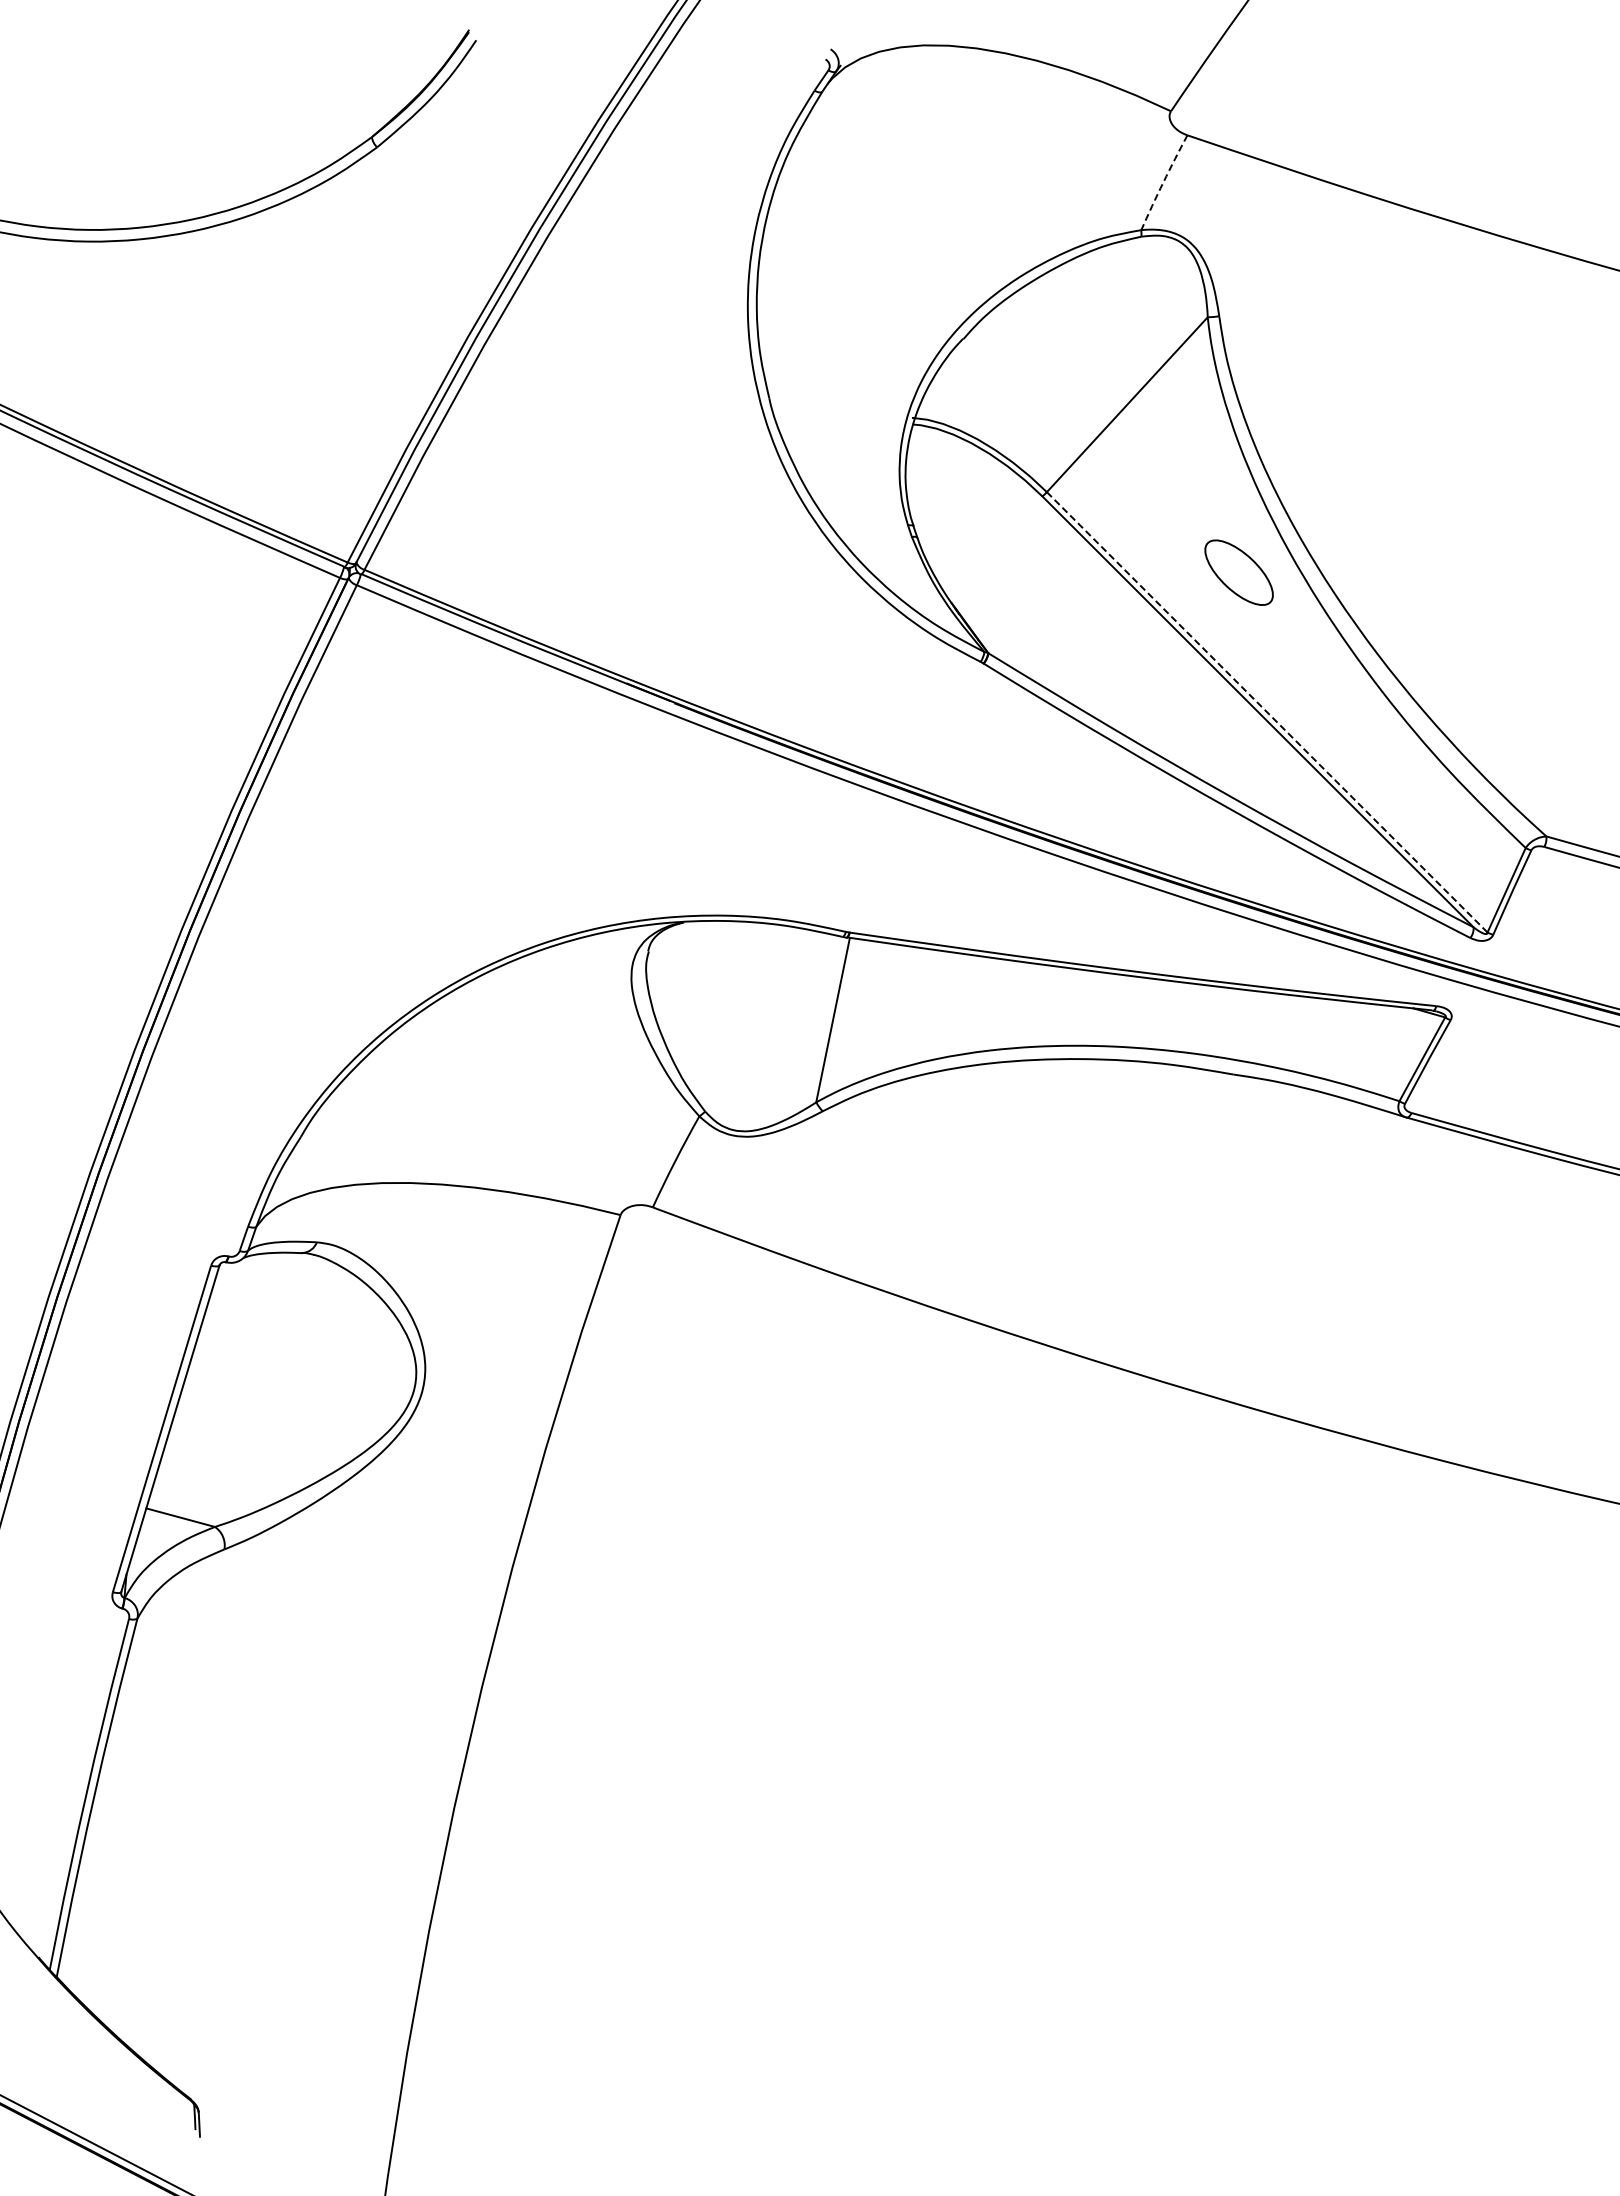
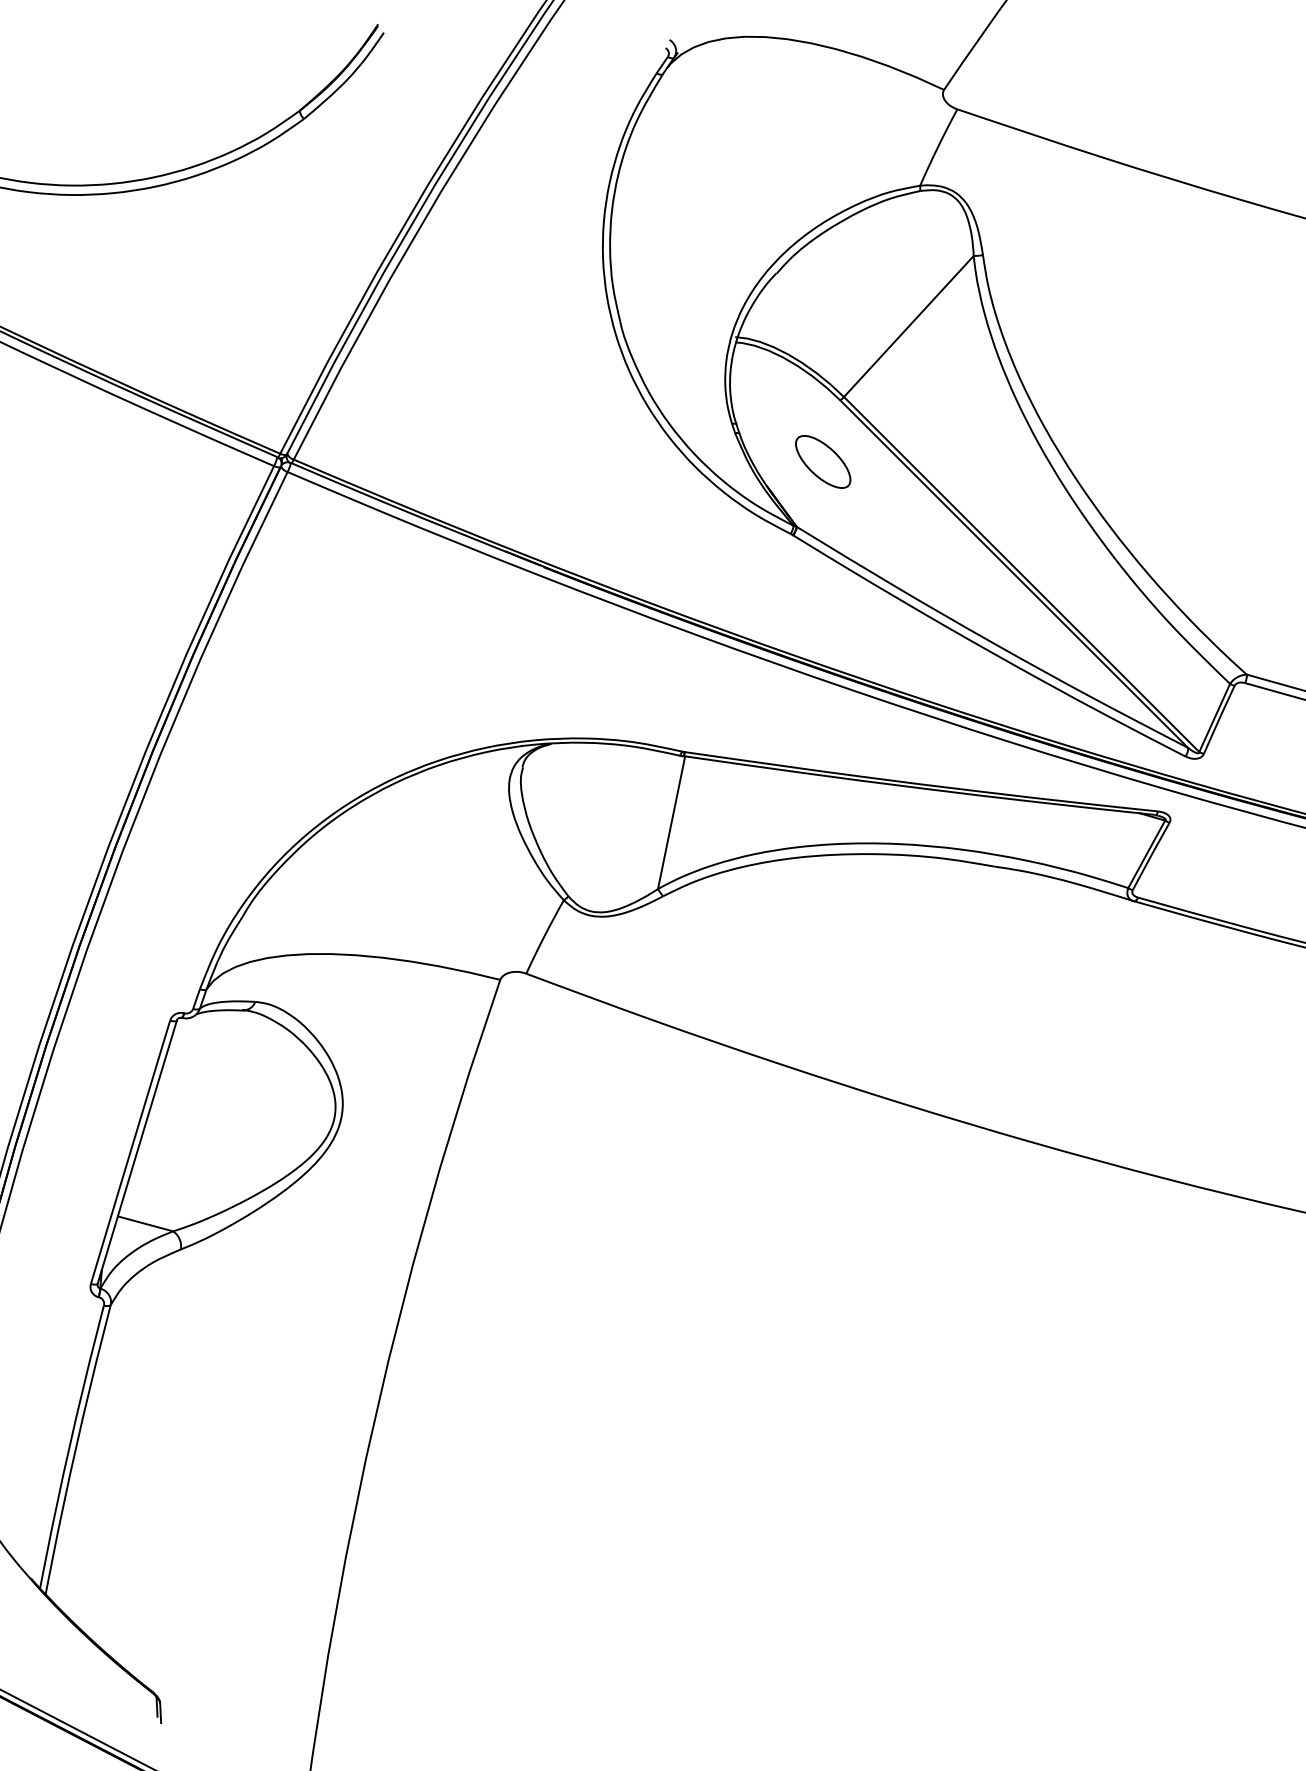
arc: (1163, 182) -> (938, 147), dashed -> solid
part: (1238, 572) -> (822, 461), moved
line: (1266, 711) -> (1021, 573), dashed -> solid

